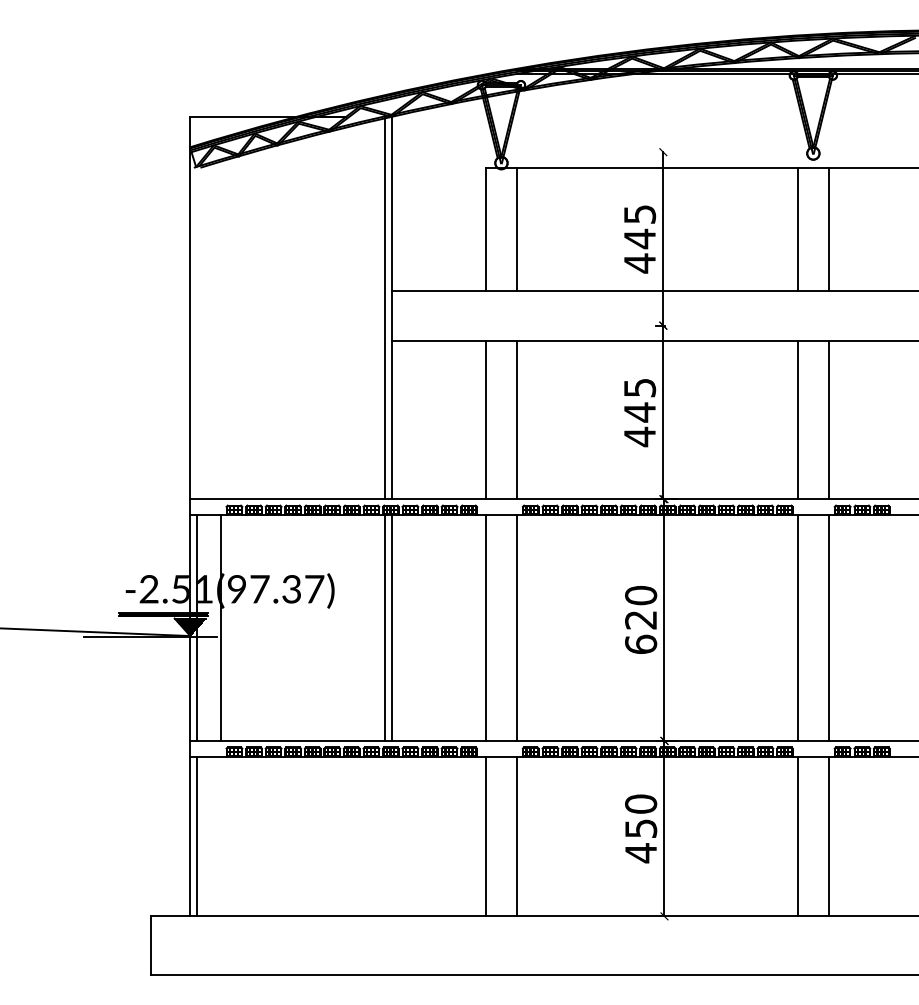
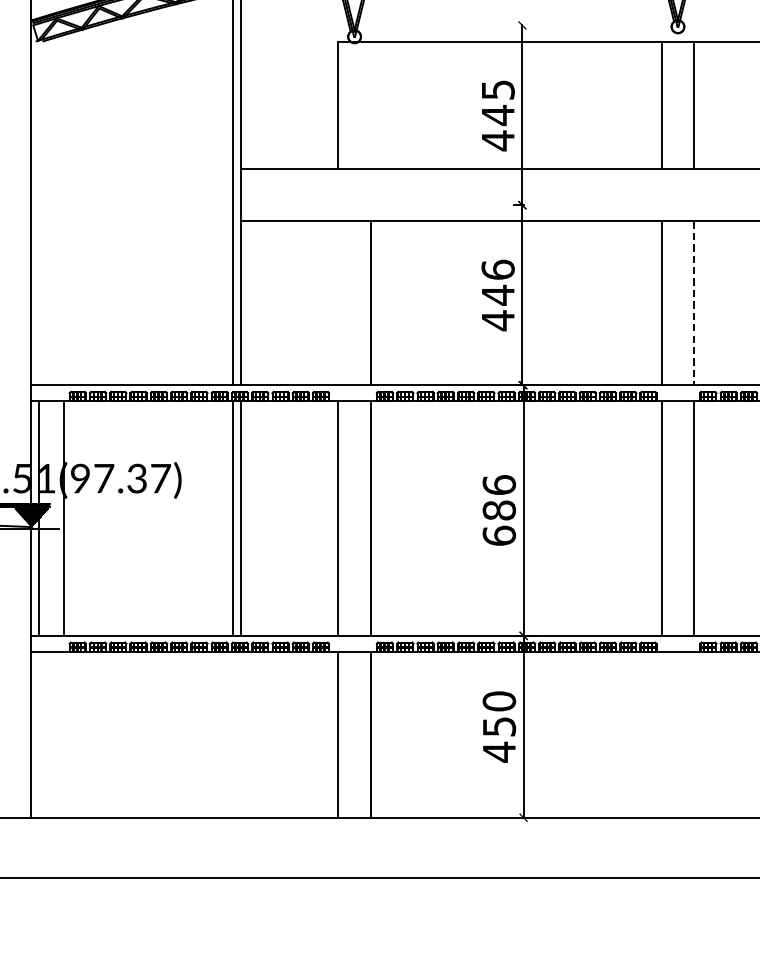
line: (517, 228) -> (371, 104), removed
text: (639, 387) -> (497, 269), 445 -> 446
line: (485, 420) -> (338, 303), removed
line: (828, 420) -> (693, 303), solid -> dashed
text: (641, 607) -> (499, 497), 620 -> 686
line: (197, 836) -> (39, 734), removed
line: (797, 836) -> (661, 734), removed
line: (828, 836) -> (693, 734), removed

